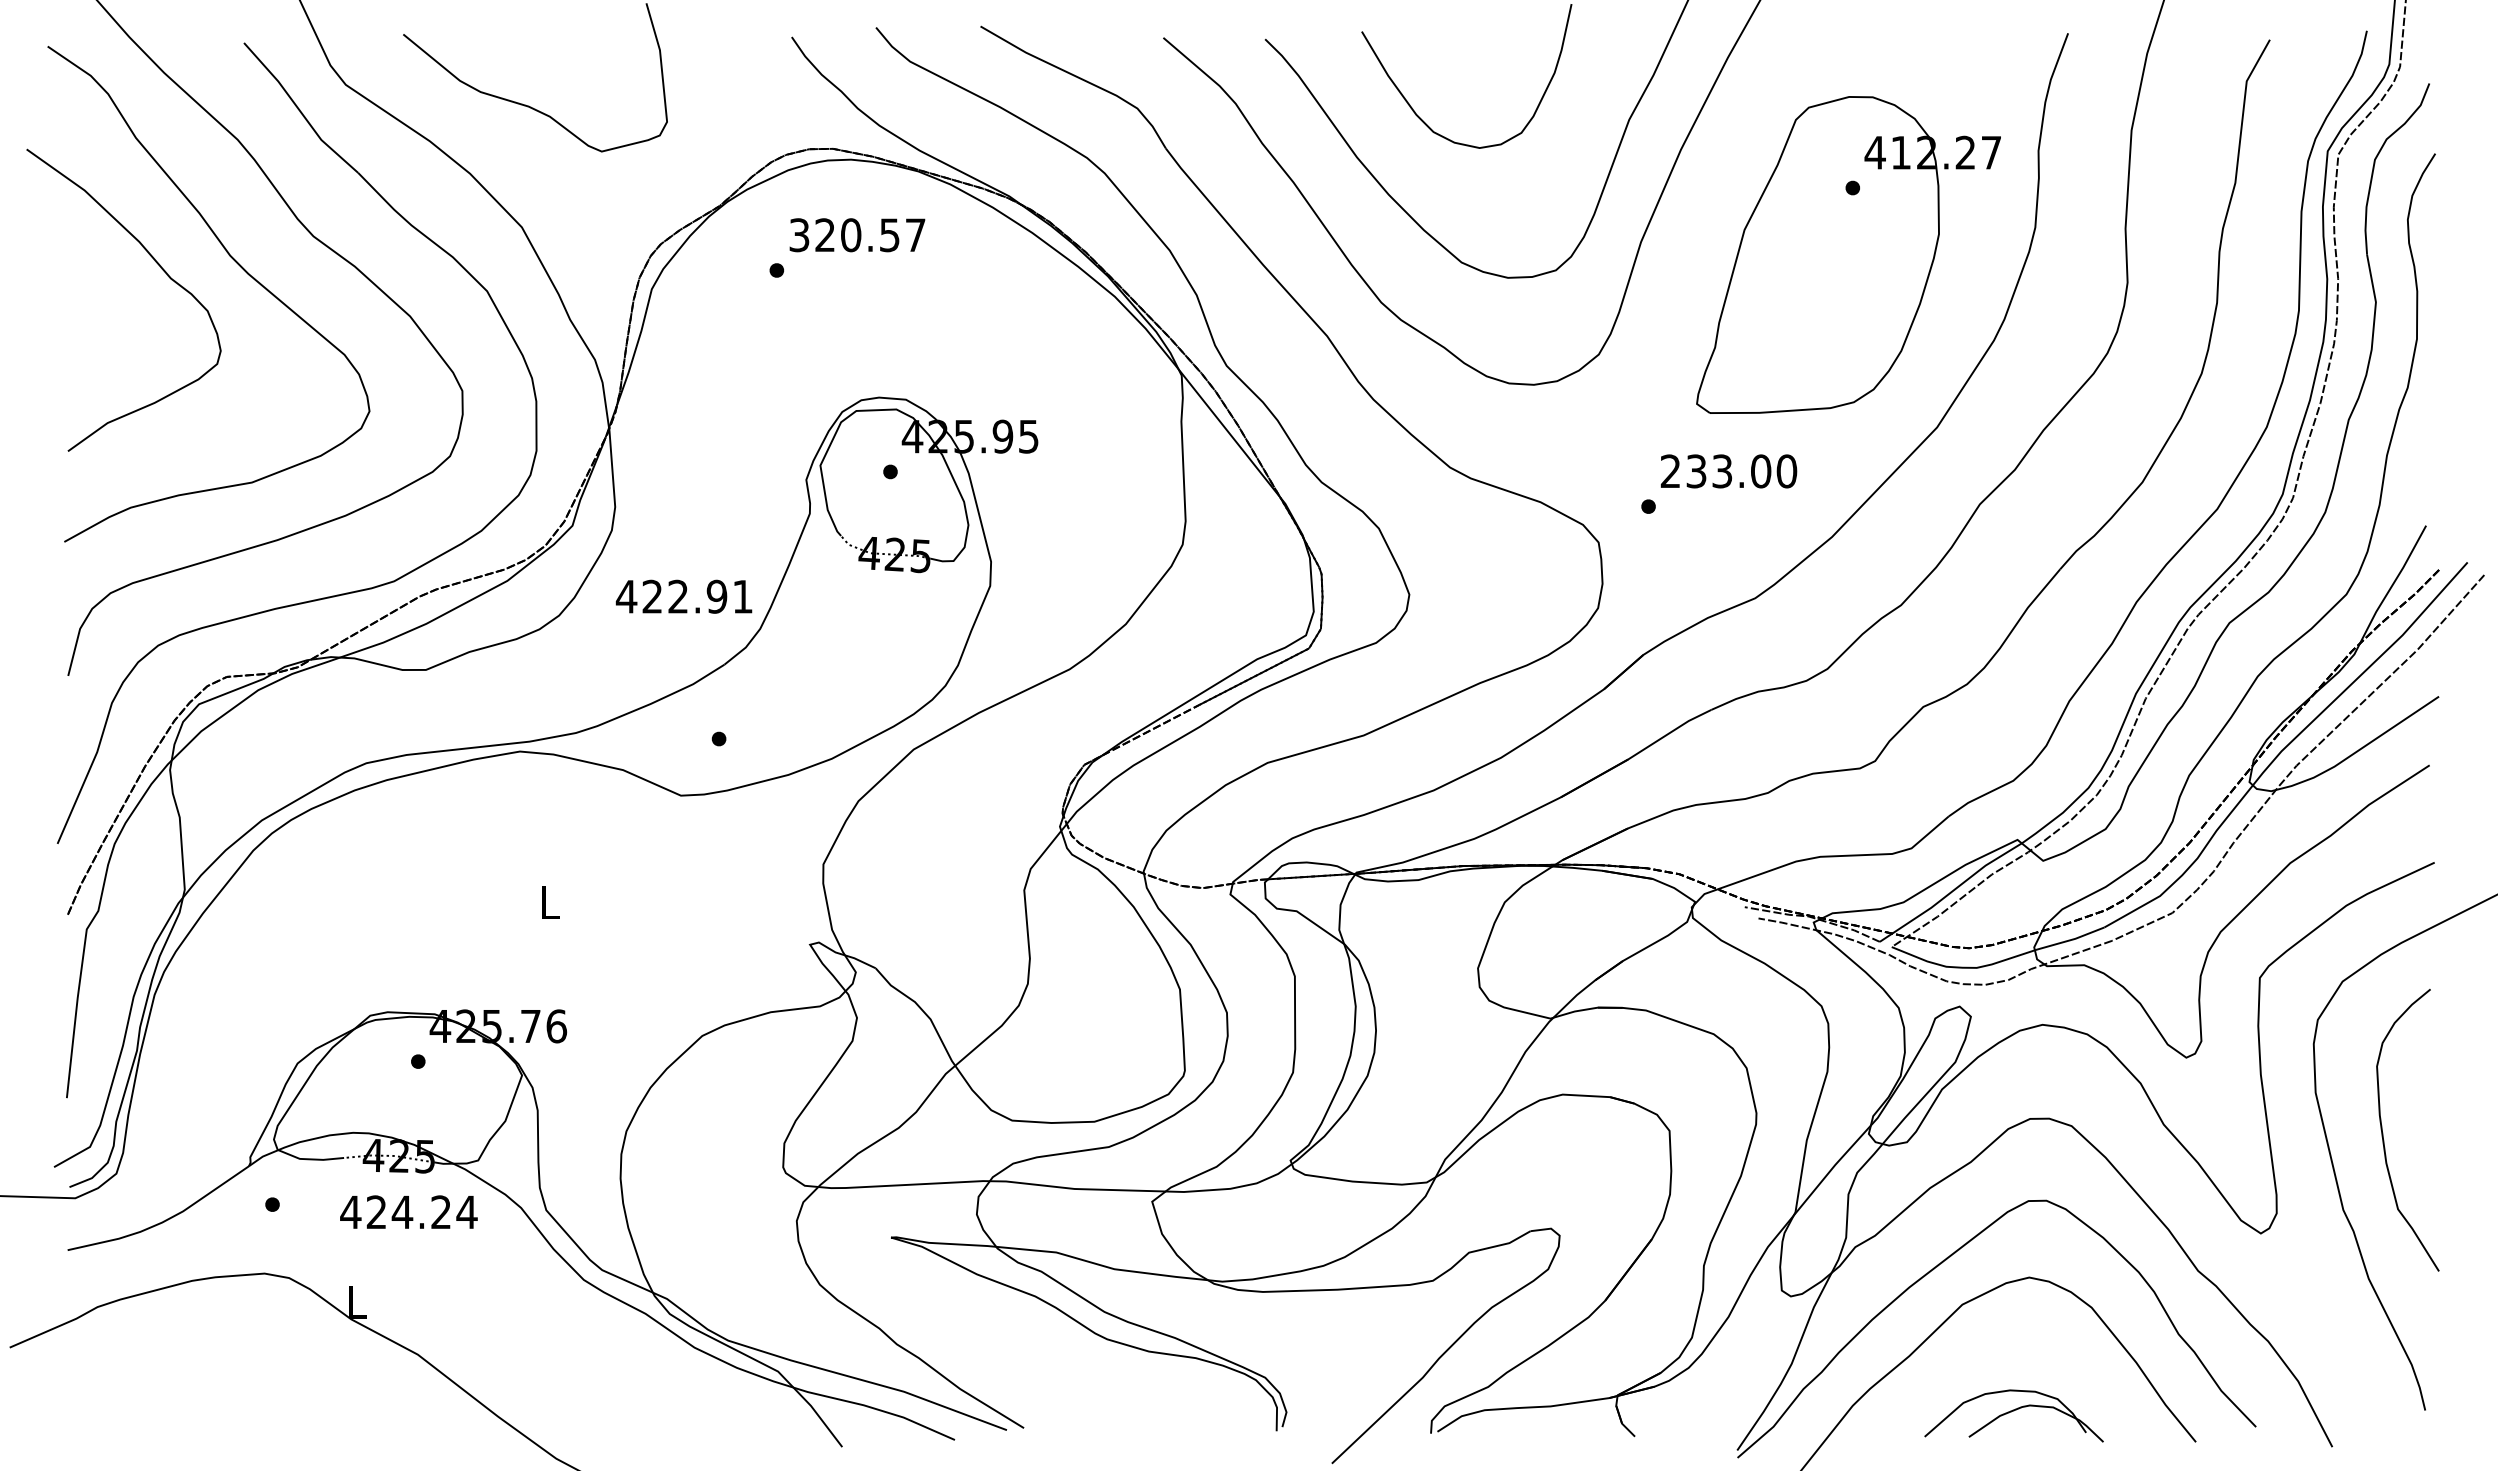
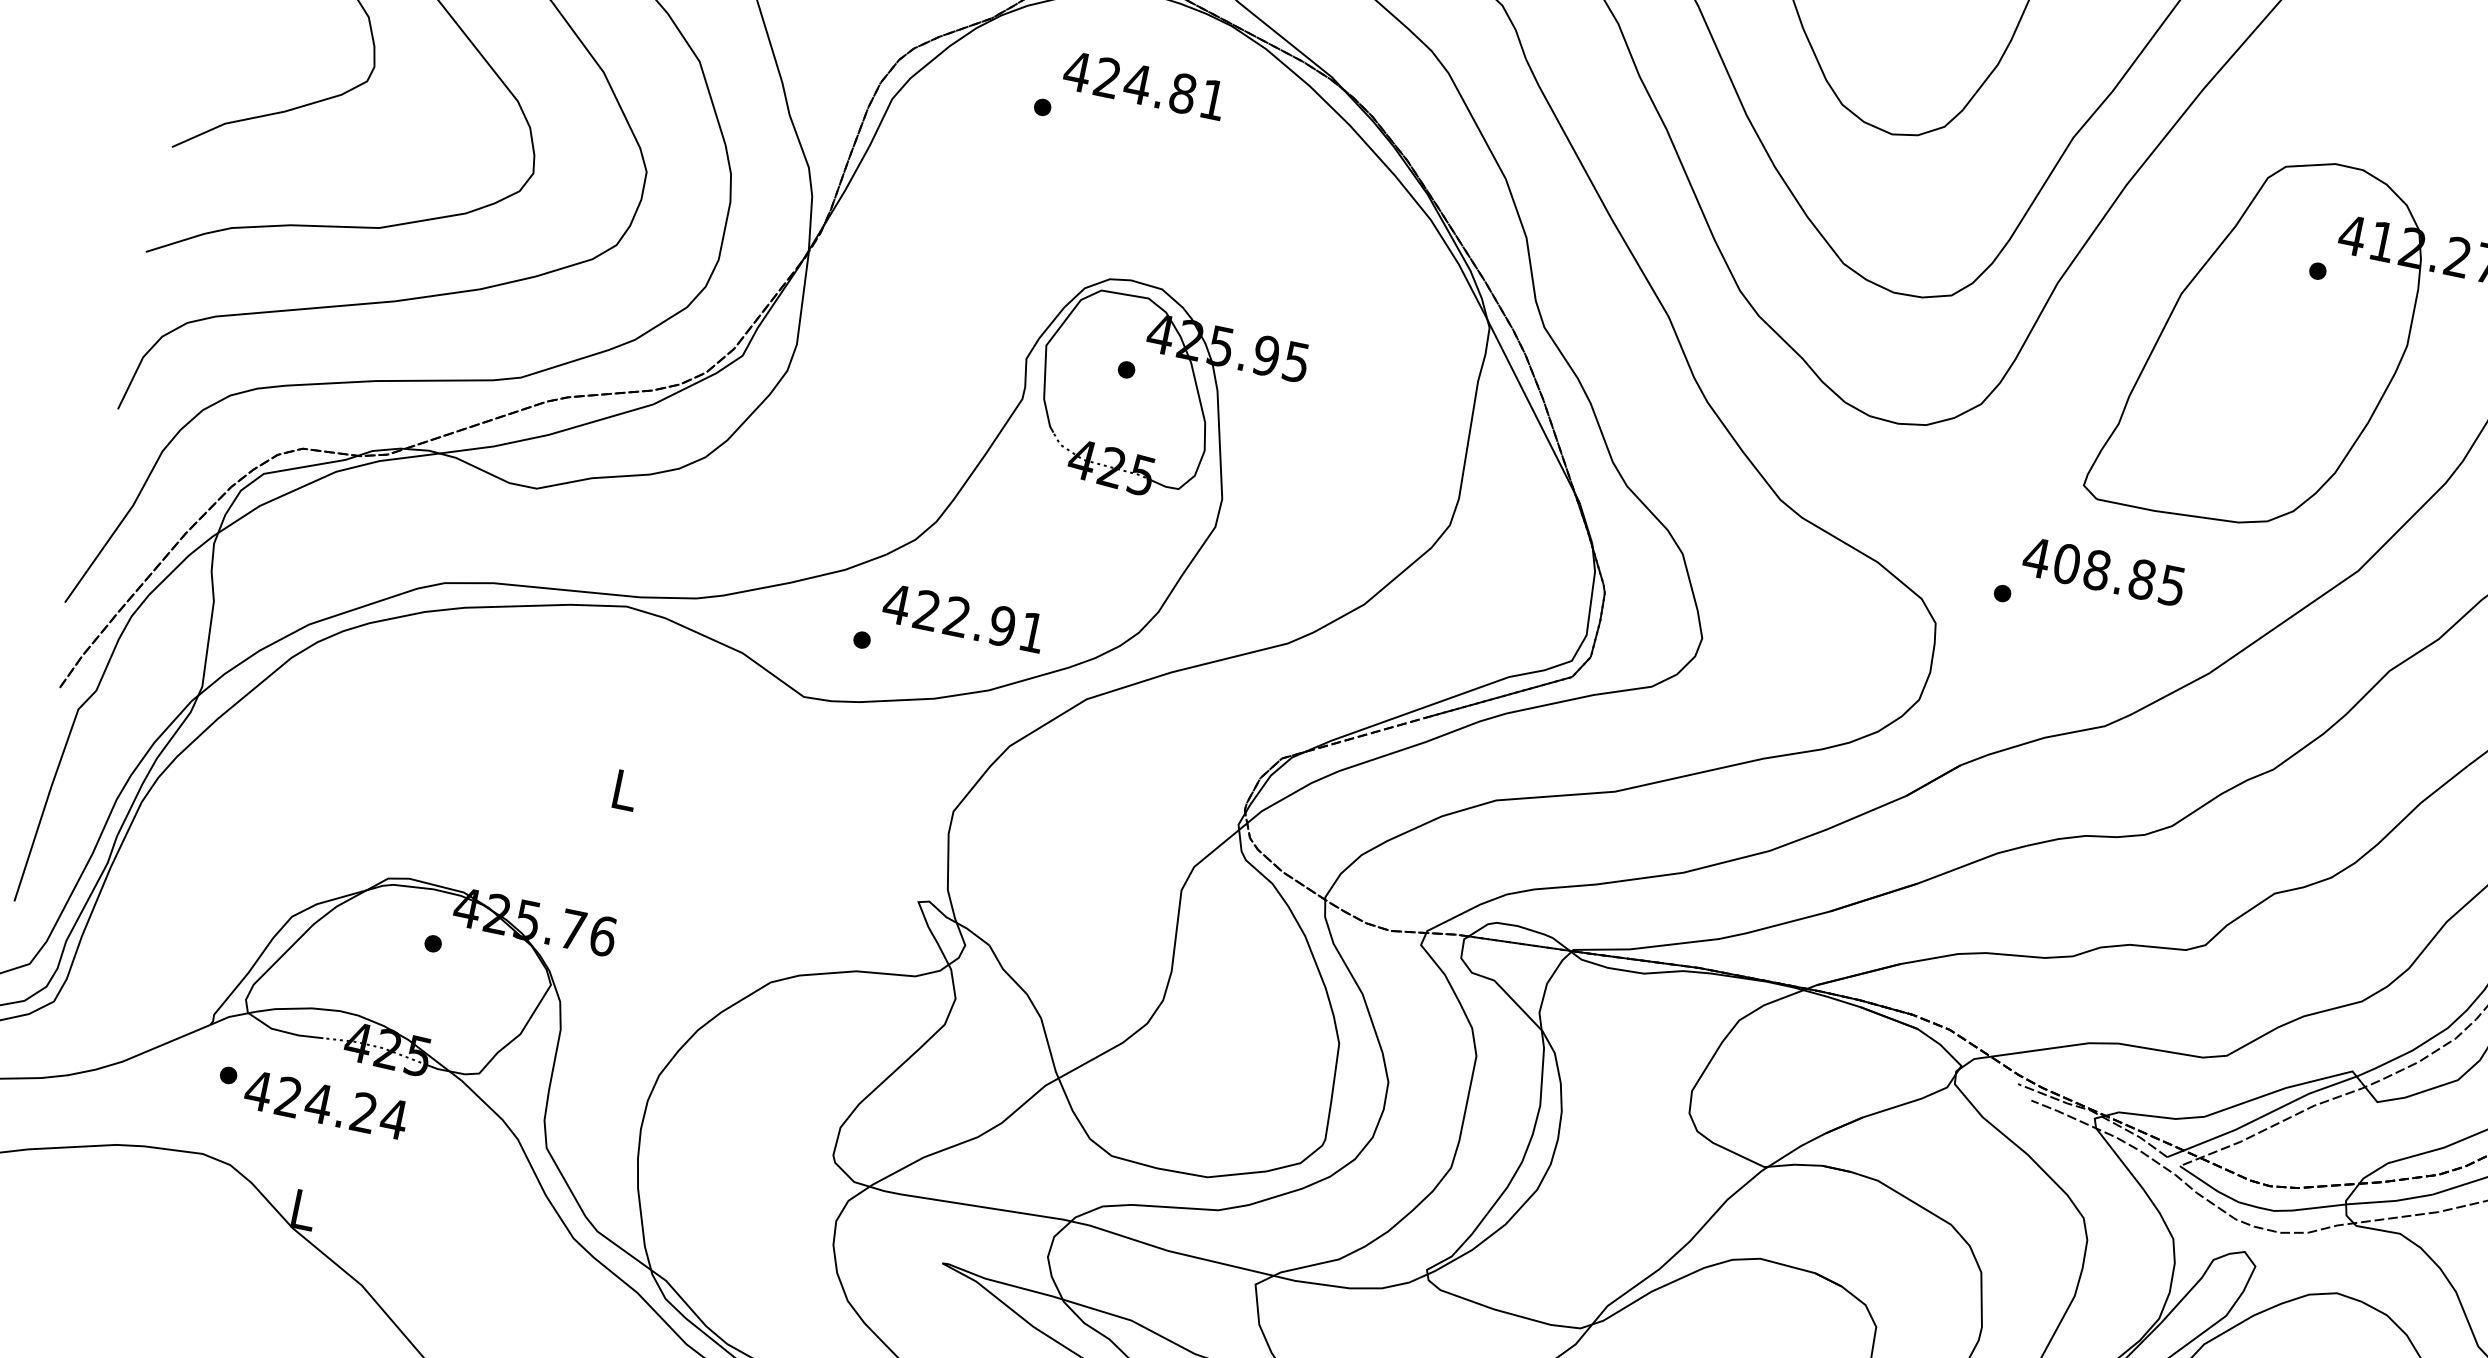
text: (856, 235) -> (1144, 85), 320.57 -> 424.81
text: (1728, 471) -> (2104, 571), 233.00 -> 408.85
text: (683, 596) -> (963, 617), moved
text: (408, 1211) -> (326, 1103), moved

